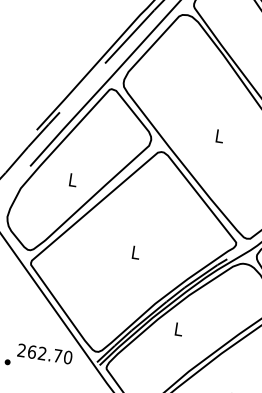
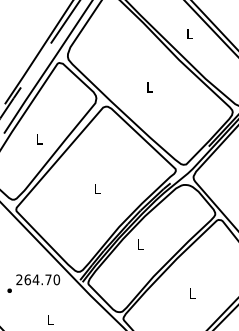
text: (41, 353) -> (35, 279), 262.70 -> 264.70

